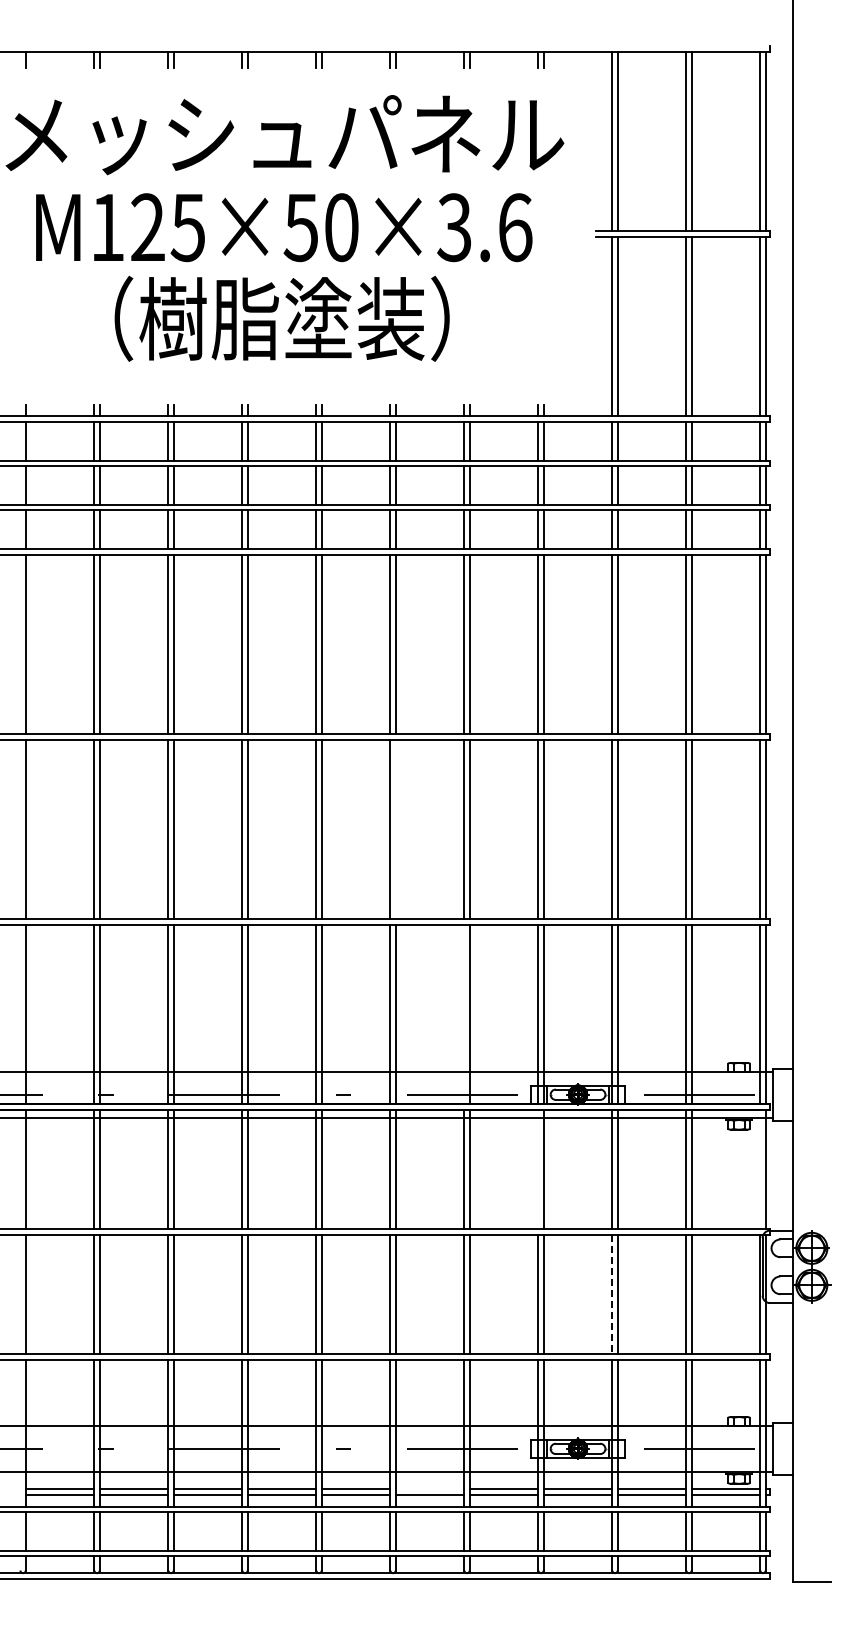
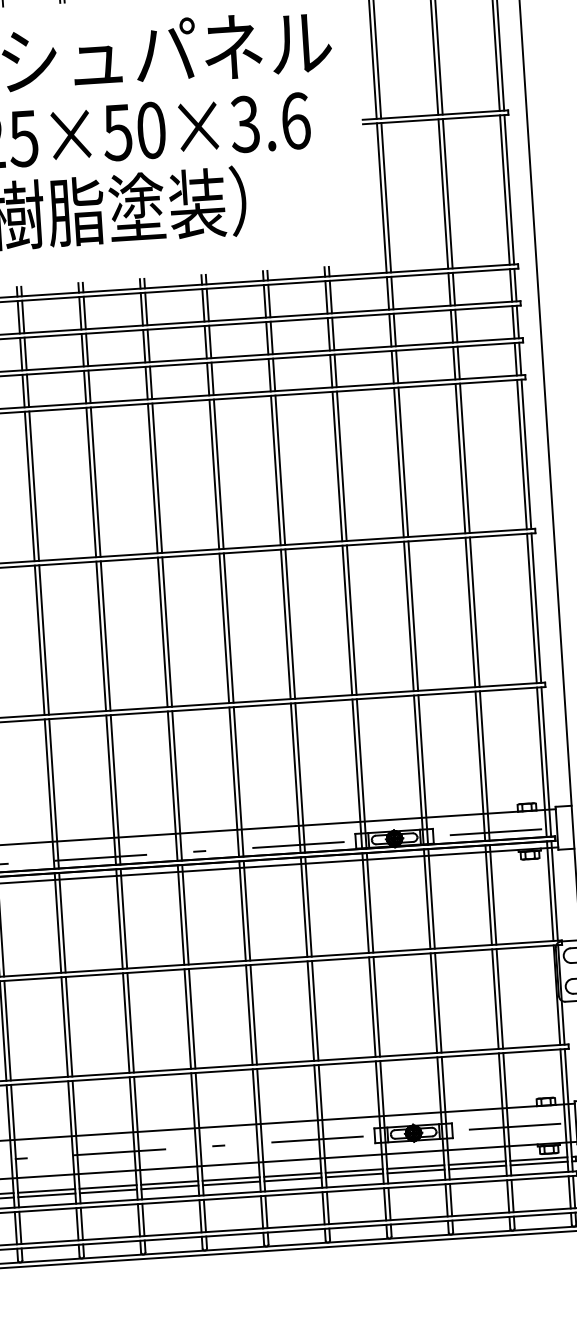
line: (395, 829) -> (228, 628), added
line: (464, 1014) -> (295, 778), added
line: (538, 1169) -> (365, 903), added
line: (760, 1169) -> (550, 891), added
line: (612, 1294) -> (433, 1003), dashed -> solid
line: (429, 1489) -> (292, 1175), added

